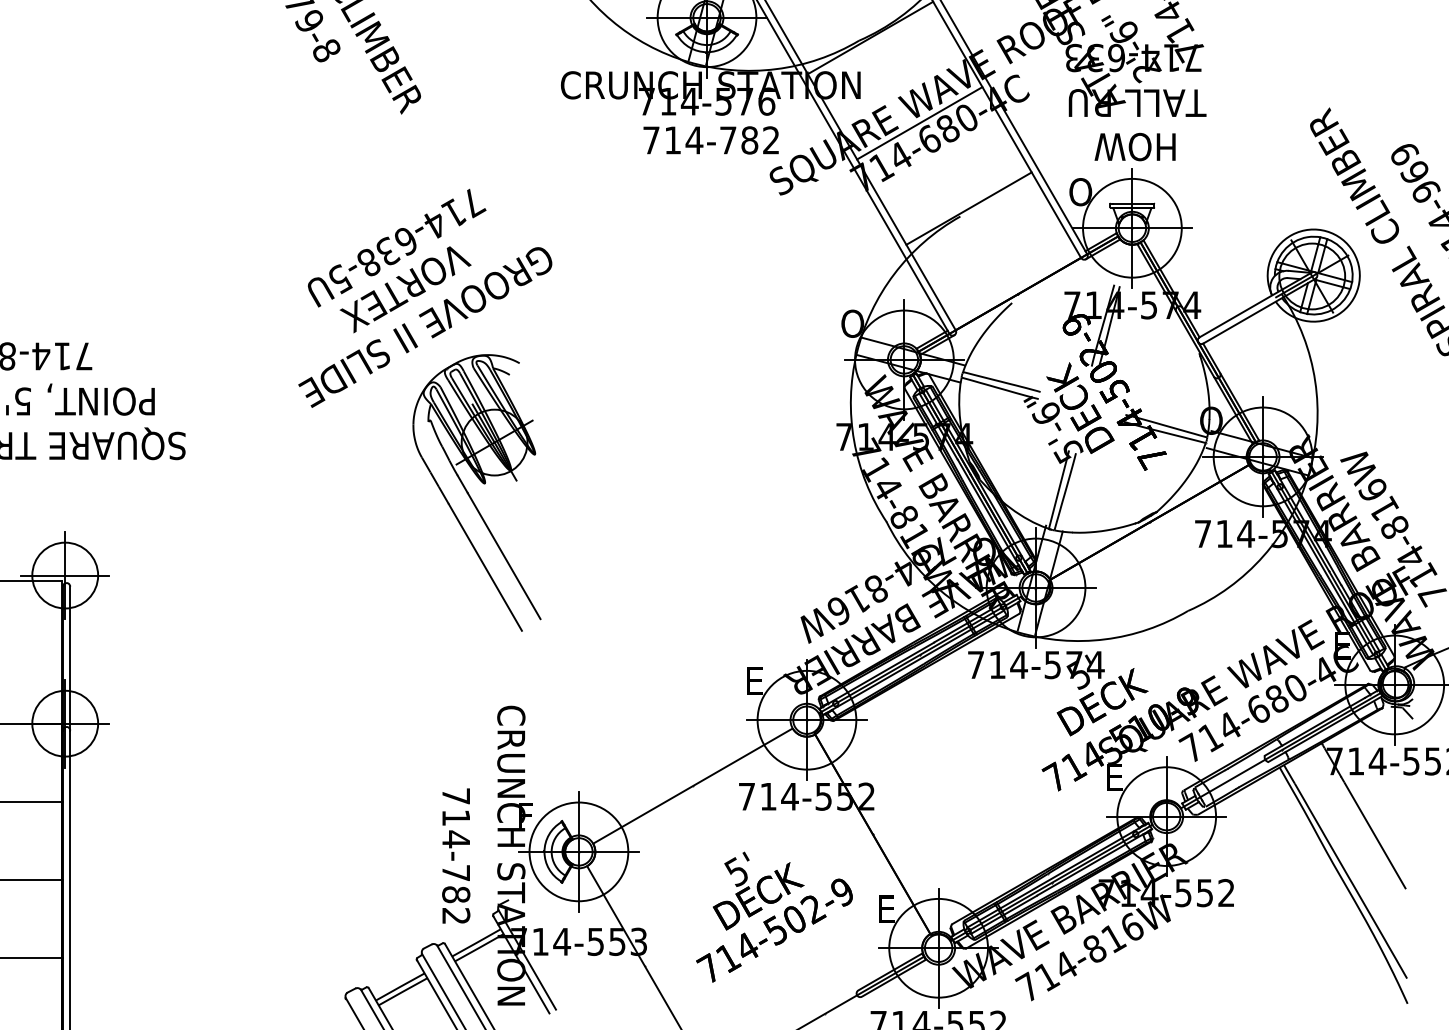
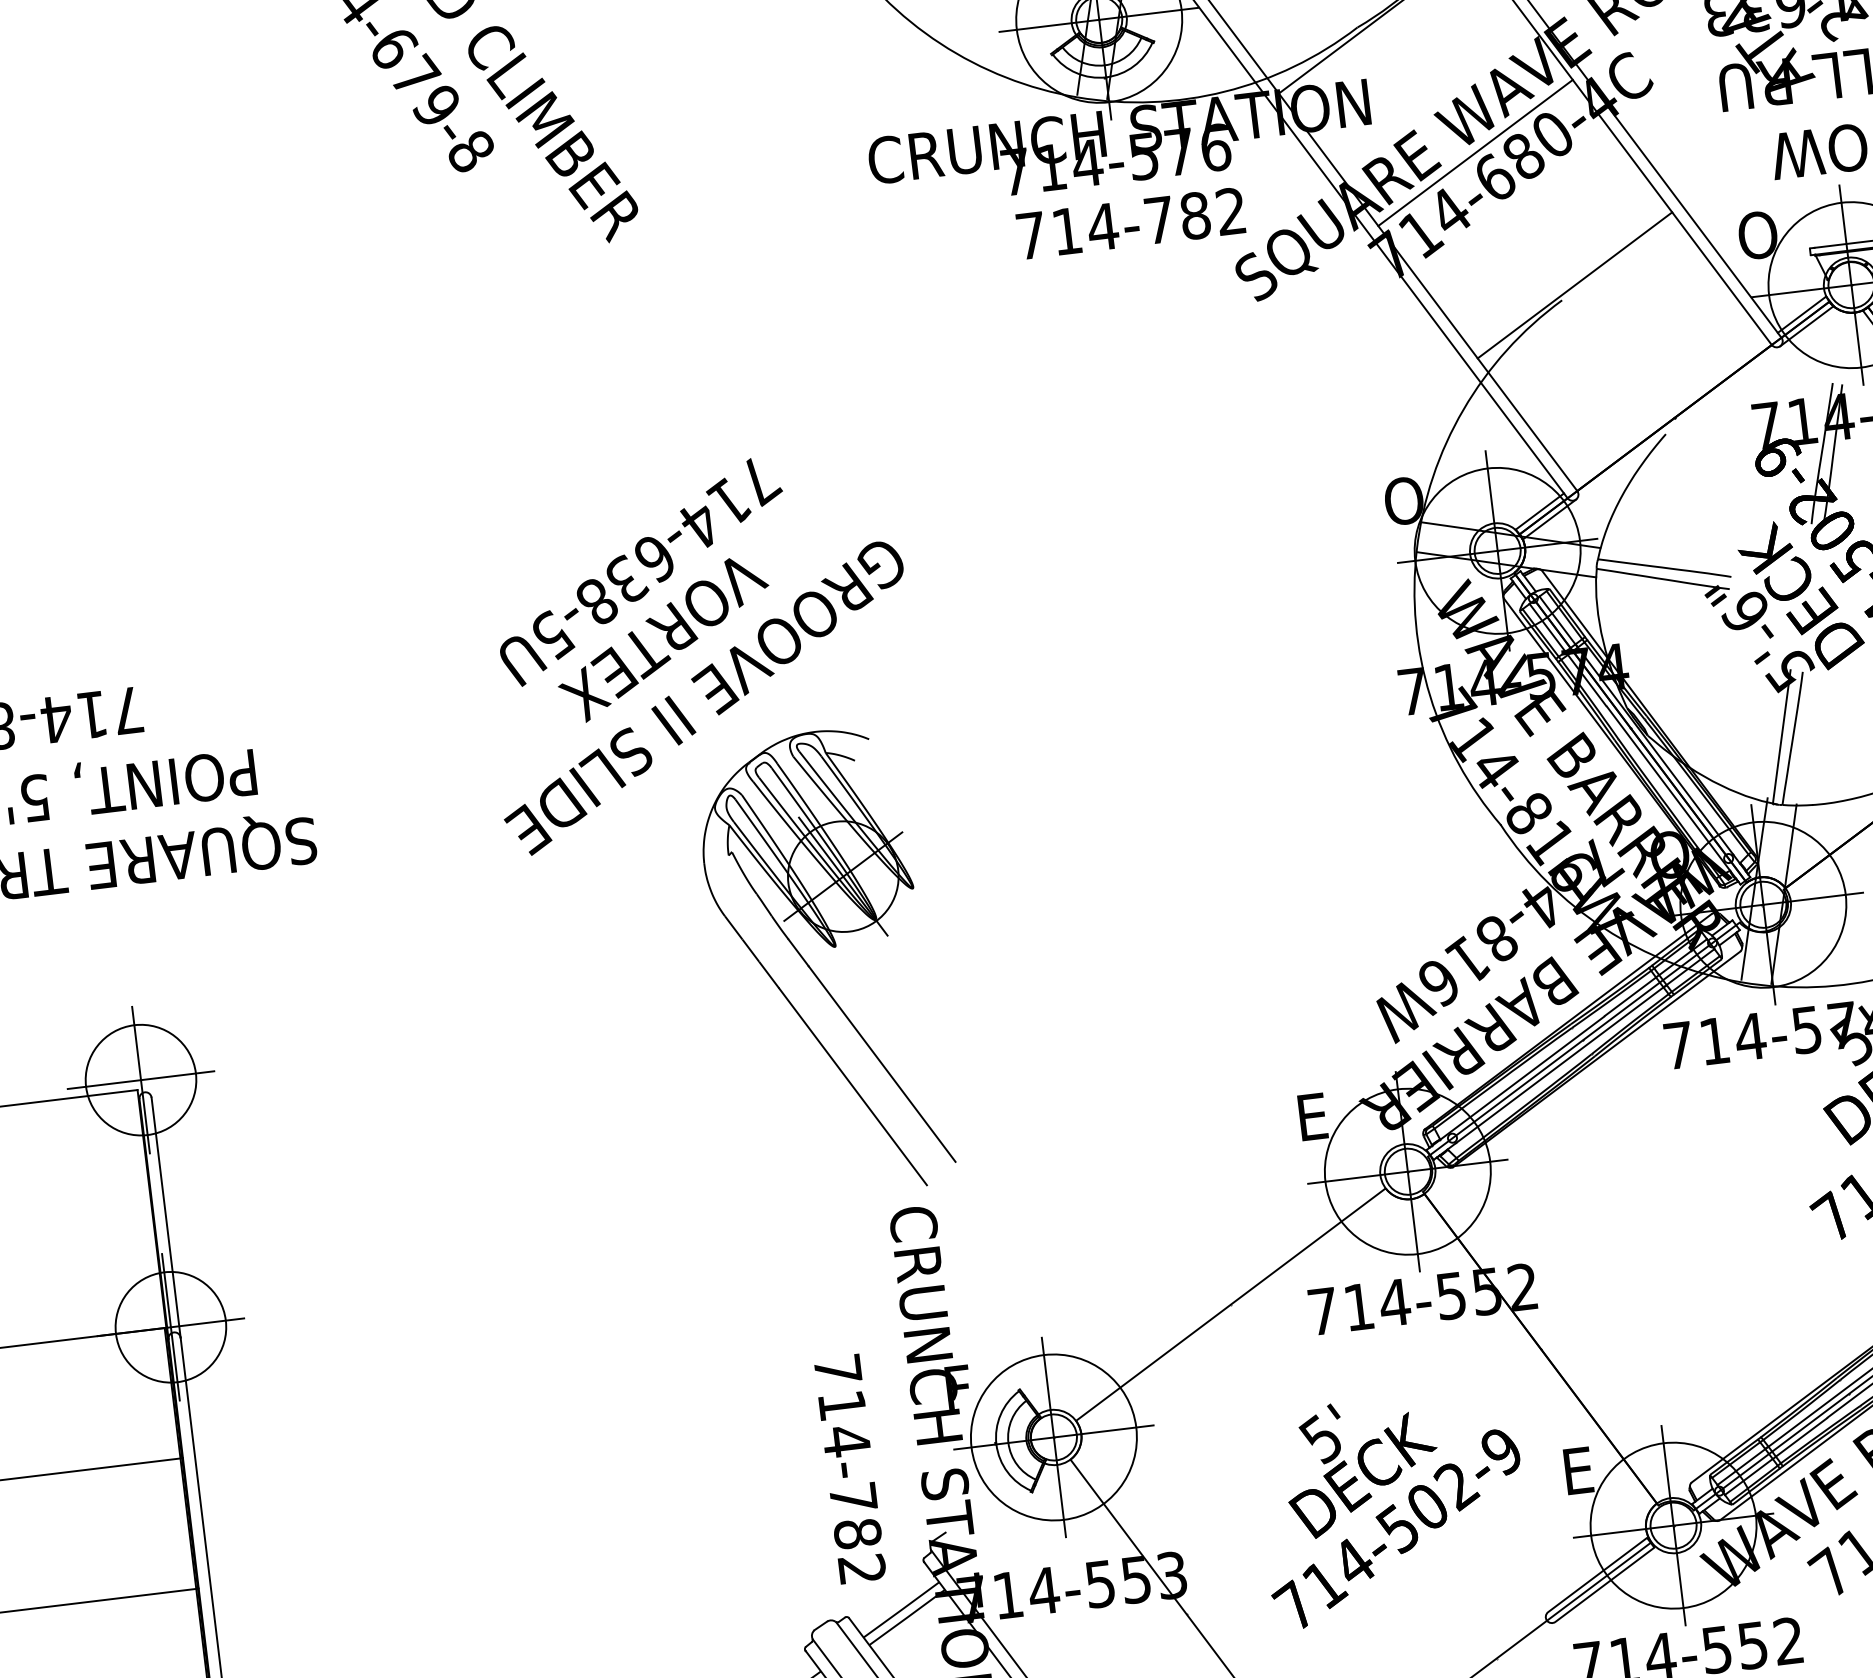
part: (425, 409) -> (721, 835), moved

